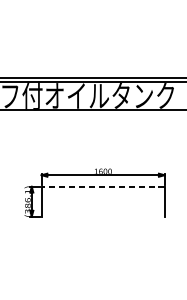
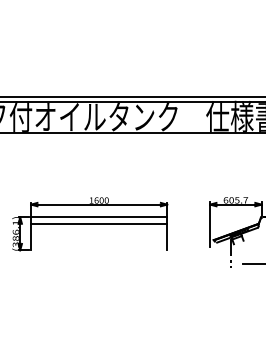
line: (102, 186) -> (98, 217), dashed -> solid
line: (103, 193) -> (99, 224), added

